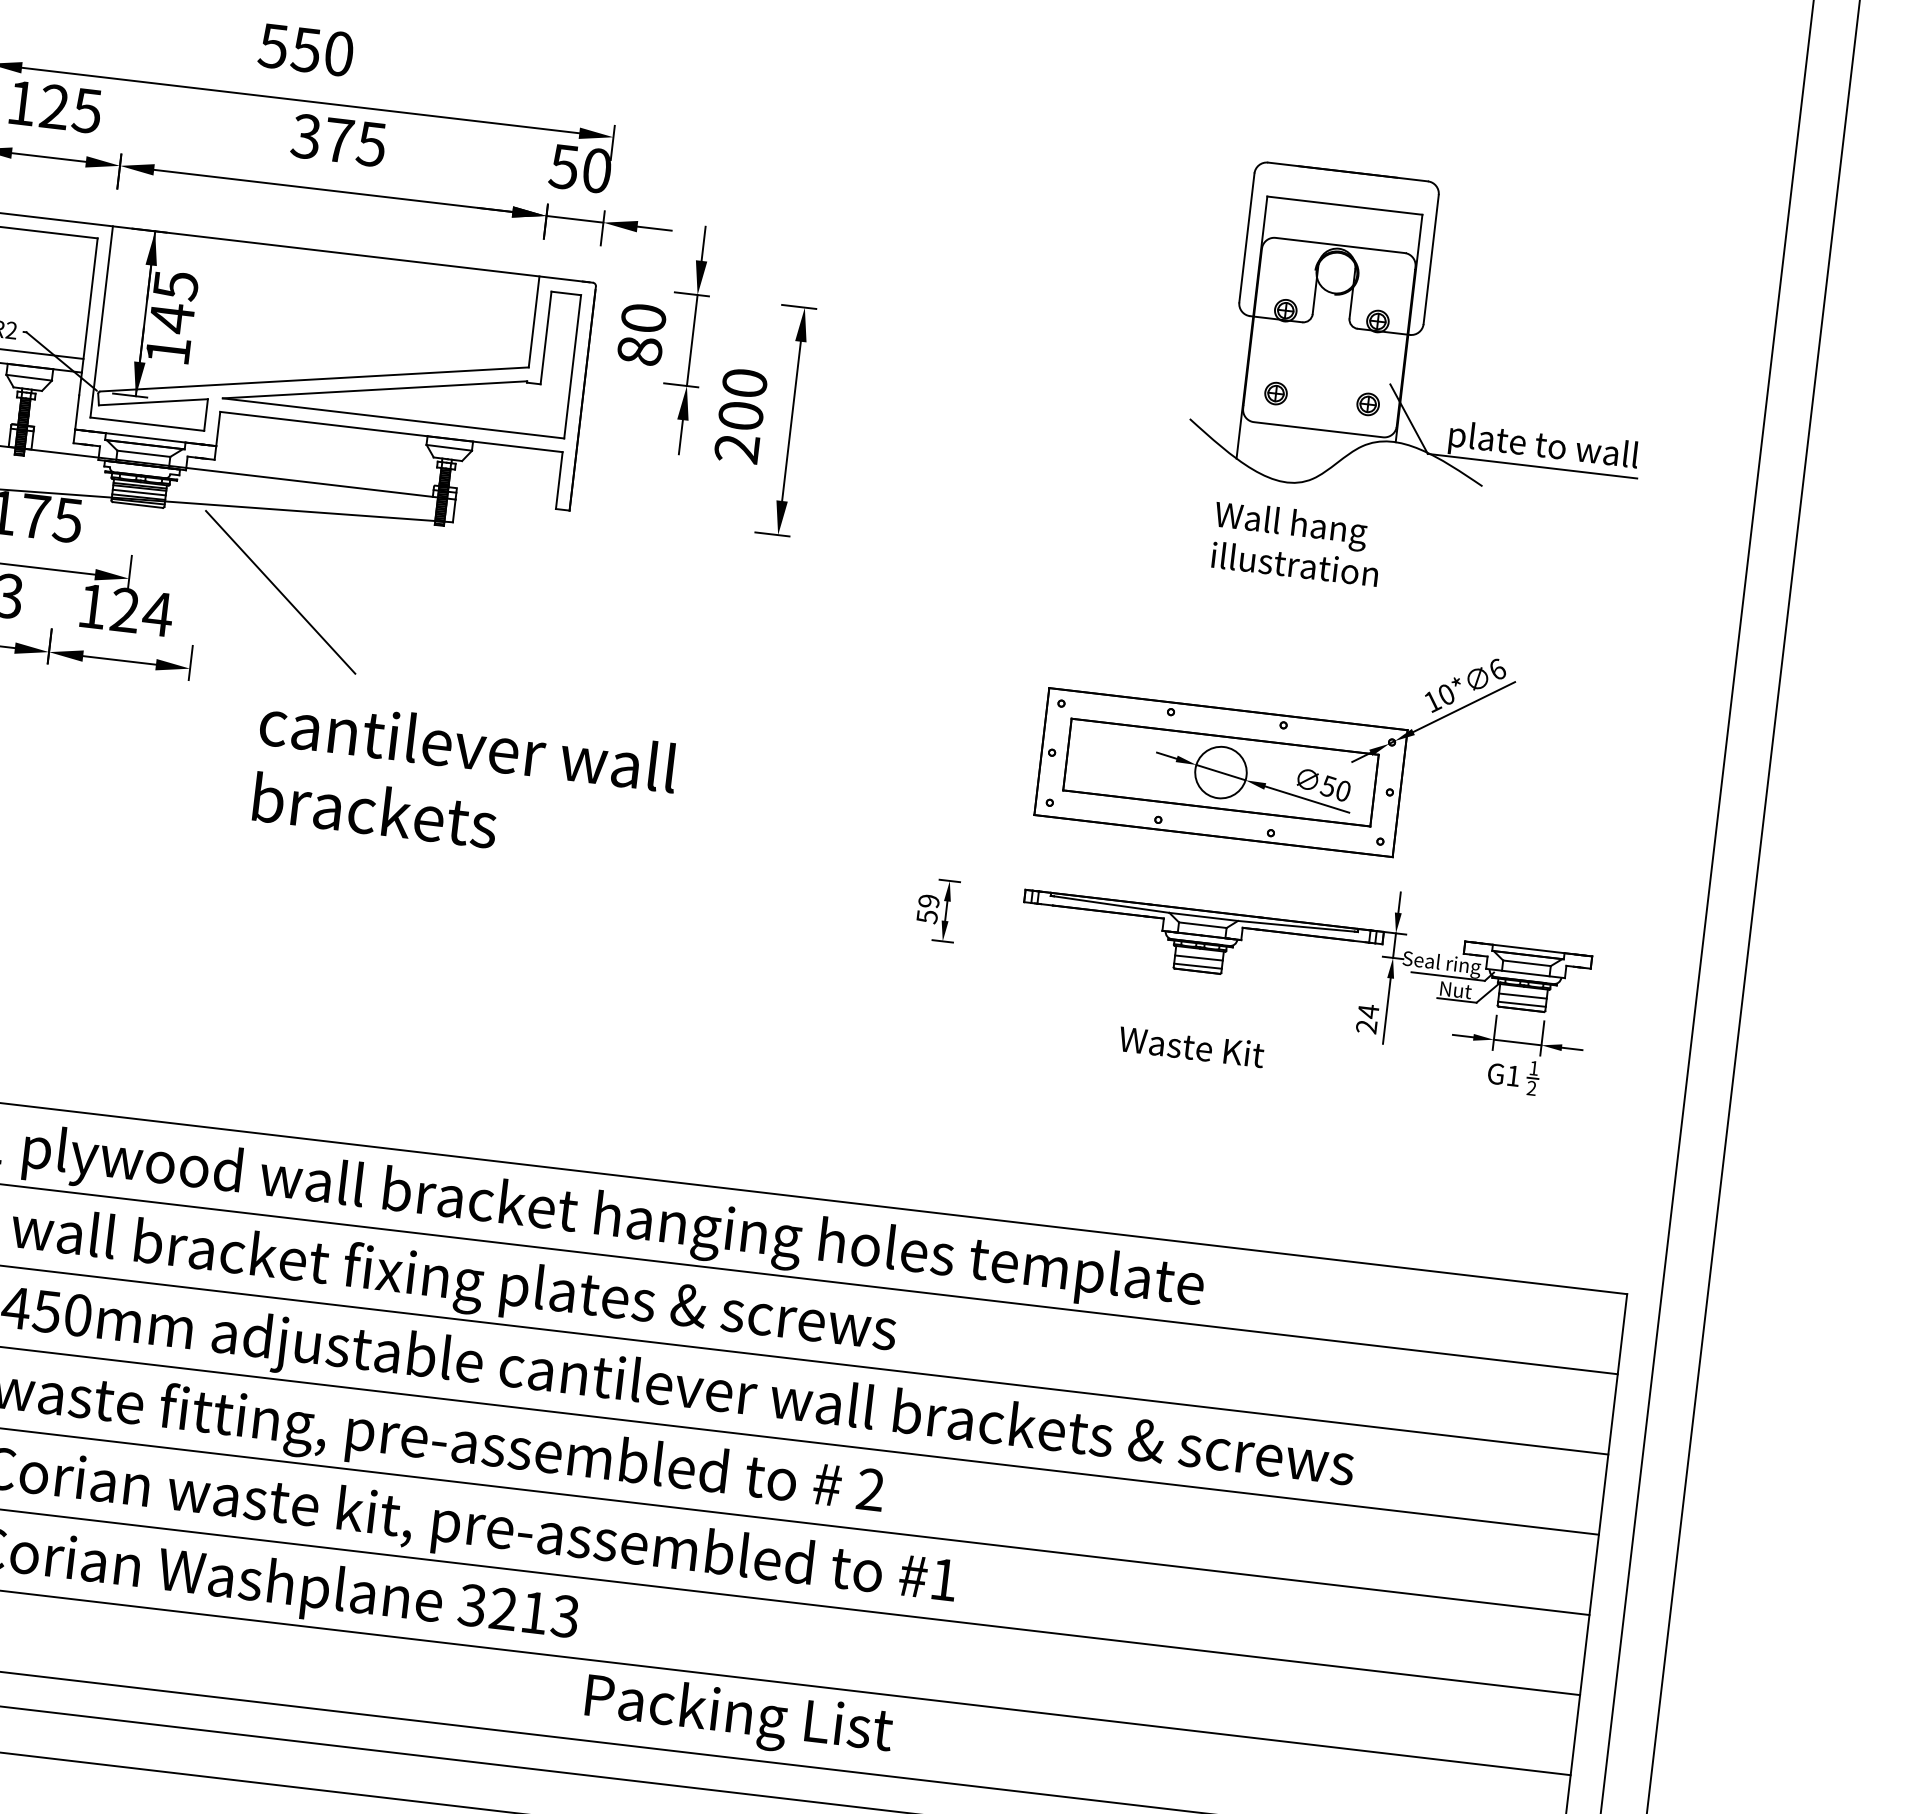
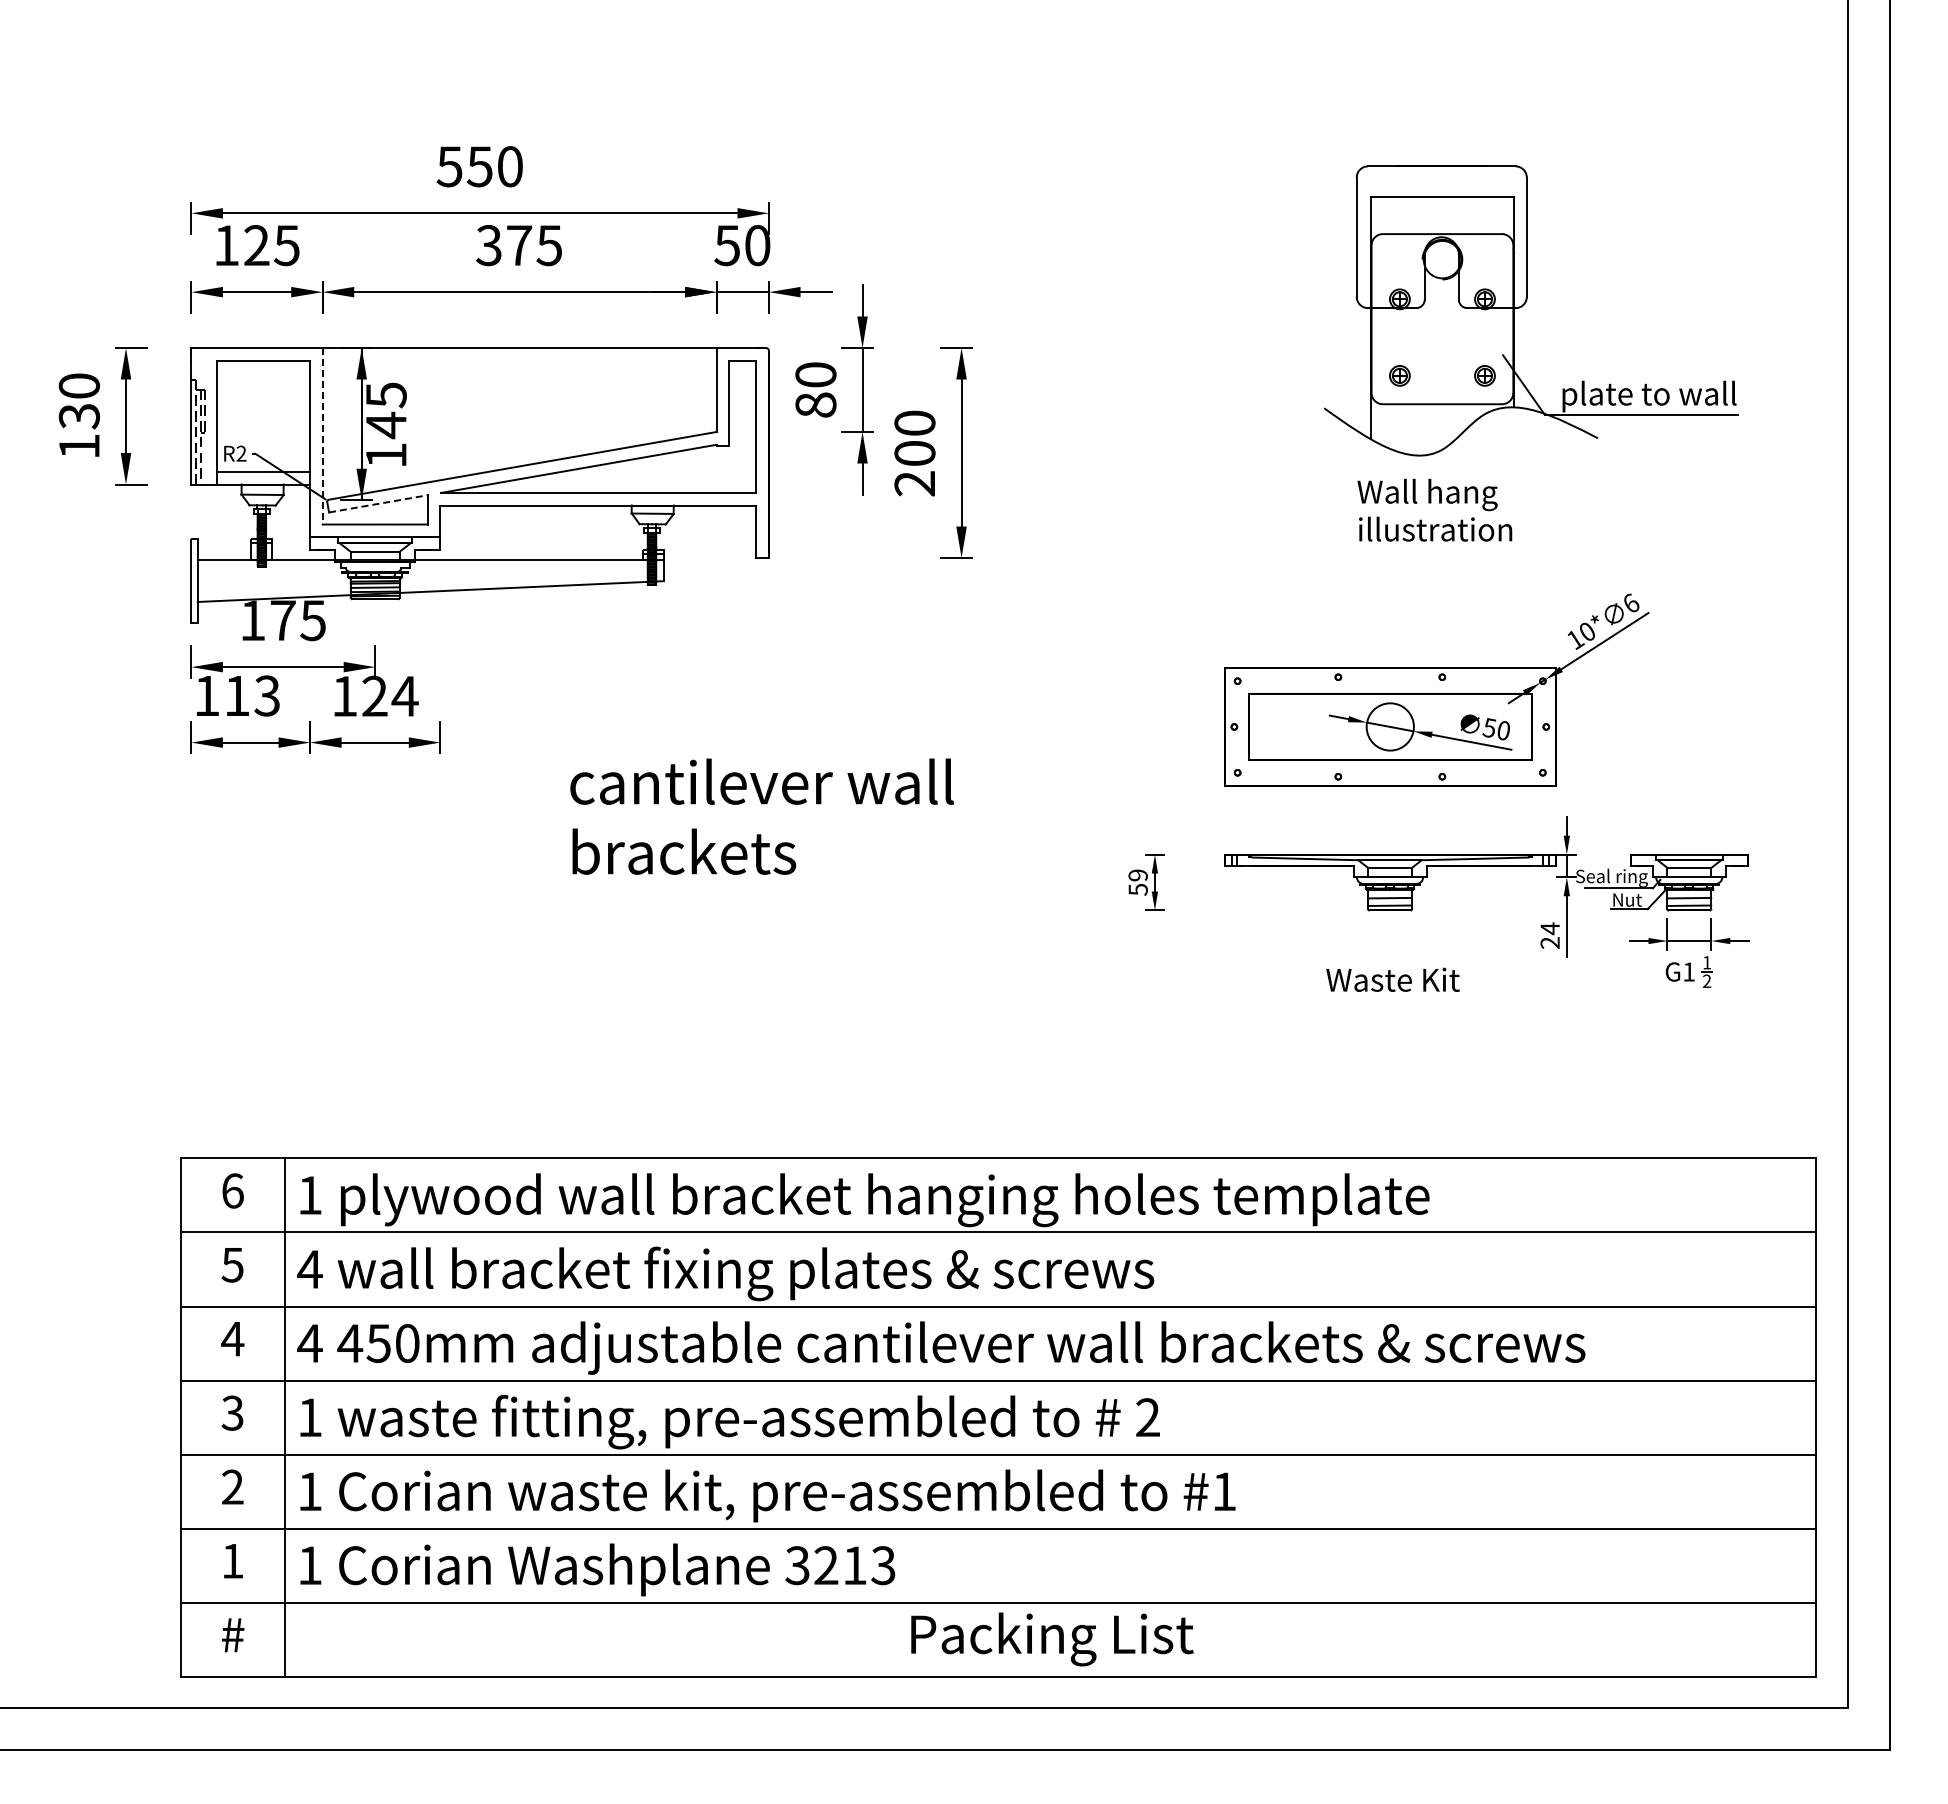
line: (101, 322) -> (322, 436), solid -> dashed
line: (153, 401) -> (378, 503), solid -> dashed
line: (280, 592) -> (514, 663), removed
text: (463, 781) -> (761, 816), moved

